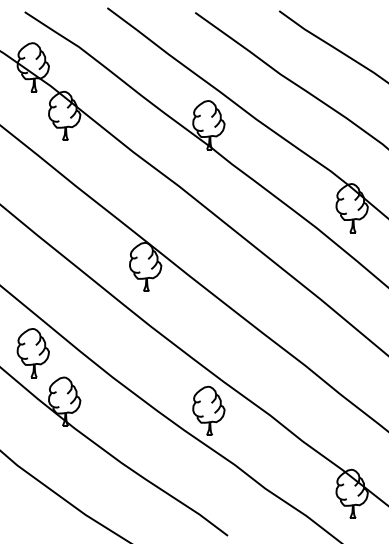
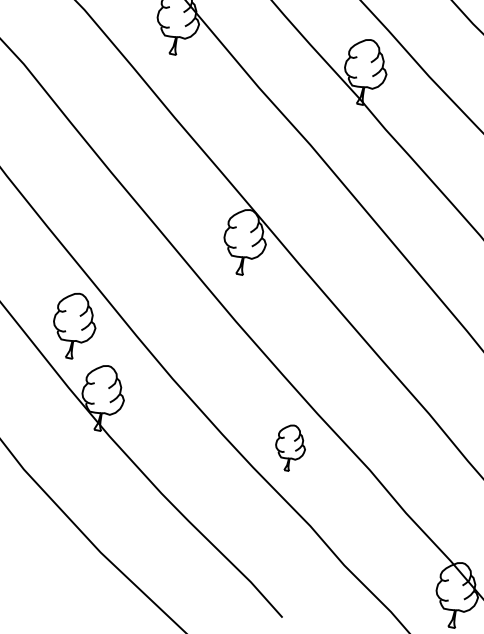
part: (208, 410) -> (289, 447), size x0.7

